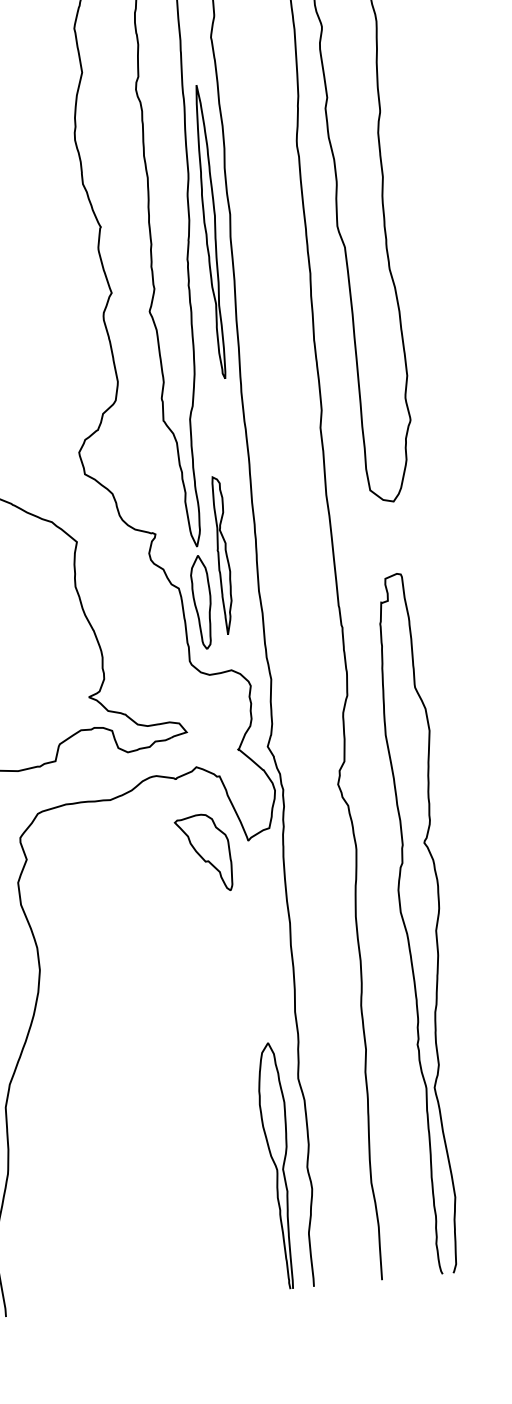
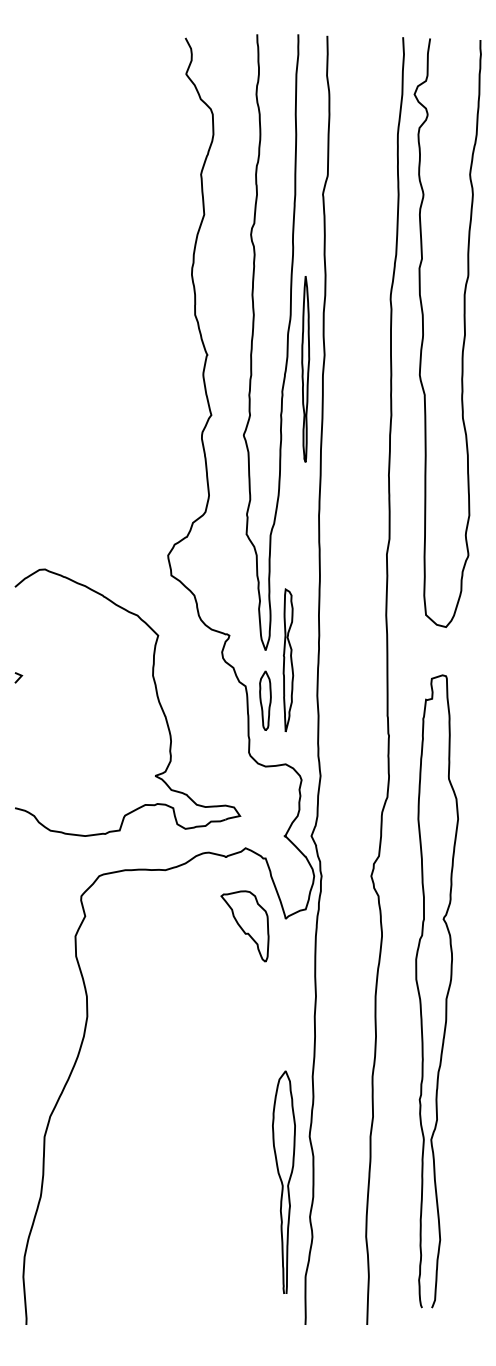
part: (210, 232) -> (305, 369), size x0.7
part: (202, 602) -> (265, 700), size x0.7
curve: (435, 925) -> (446, 994), moved
curve: (276, 1165) -> (282, 1181), moved

